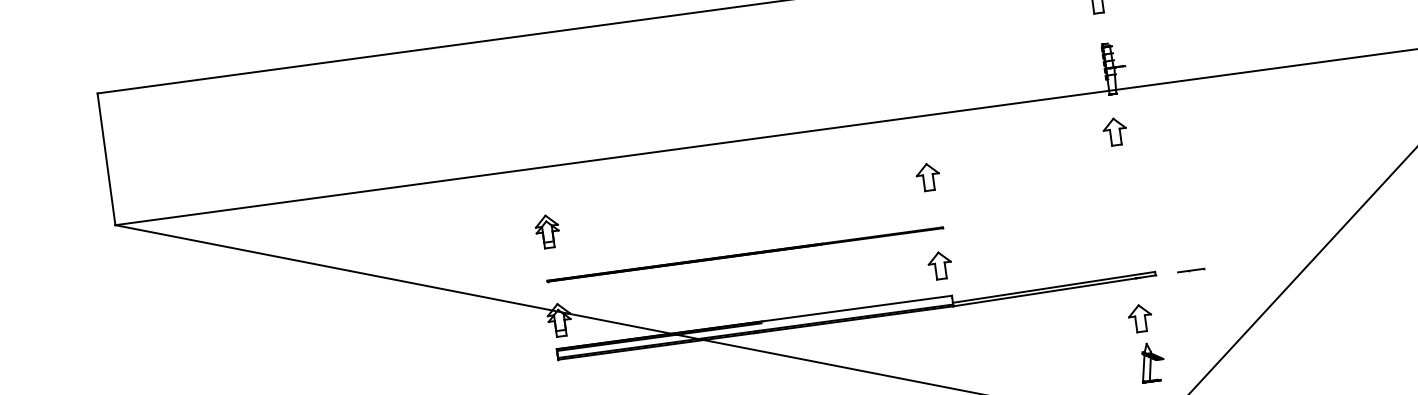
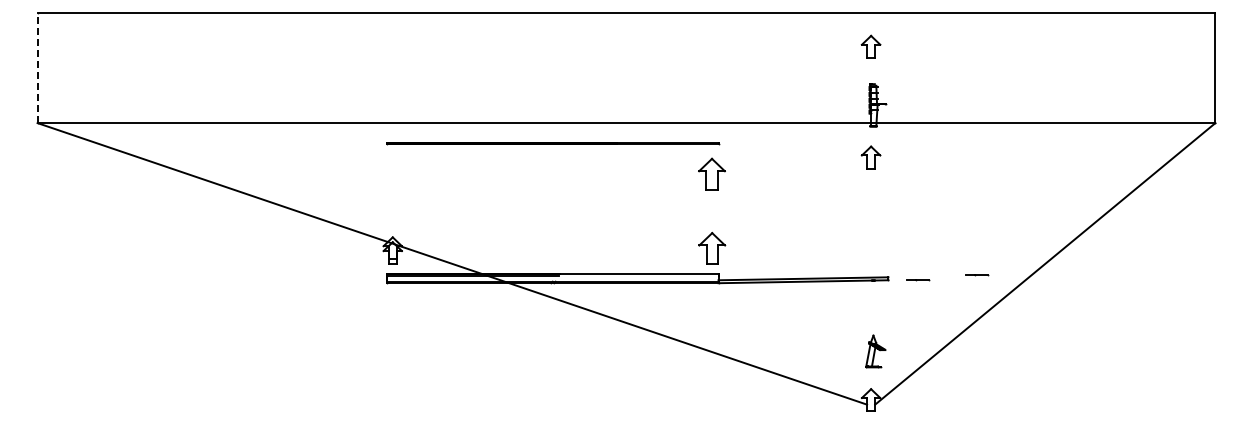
line: (106, 158) -> (37, 67), solid -> dashed
part: (928, 176) -> (712, 173), size x1.4
part: (547, 231) -> (392, 176), removed
line: (745, 254) -> (553, 143), moved
line: (1261, 255) -> (977, 275), added
part: (939, 264) -> (711, 247), size x1.4
part: (1139, 317) -> (870, 313), removed

